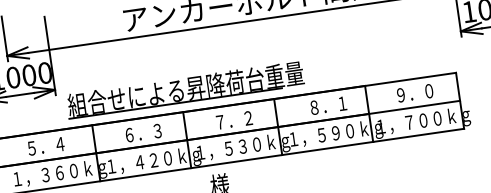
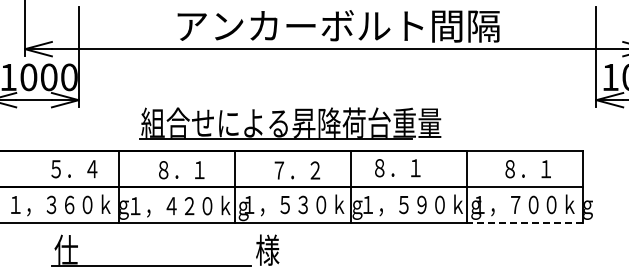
part: (185, 89) -> (290, 123), moved
text: (414, 93) -> (527, 169), ９．０ -> ８．１
text: (328, 105) -> (397, 168), moved
text: (143, 133) -> (181, 170), ６．３ -> ８．１
line: (418, 135) -> (524, 222), solid -> dashed
text: (46, 146) -> (74, 169), moved

